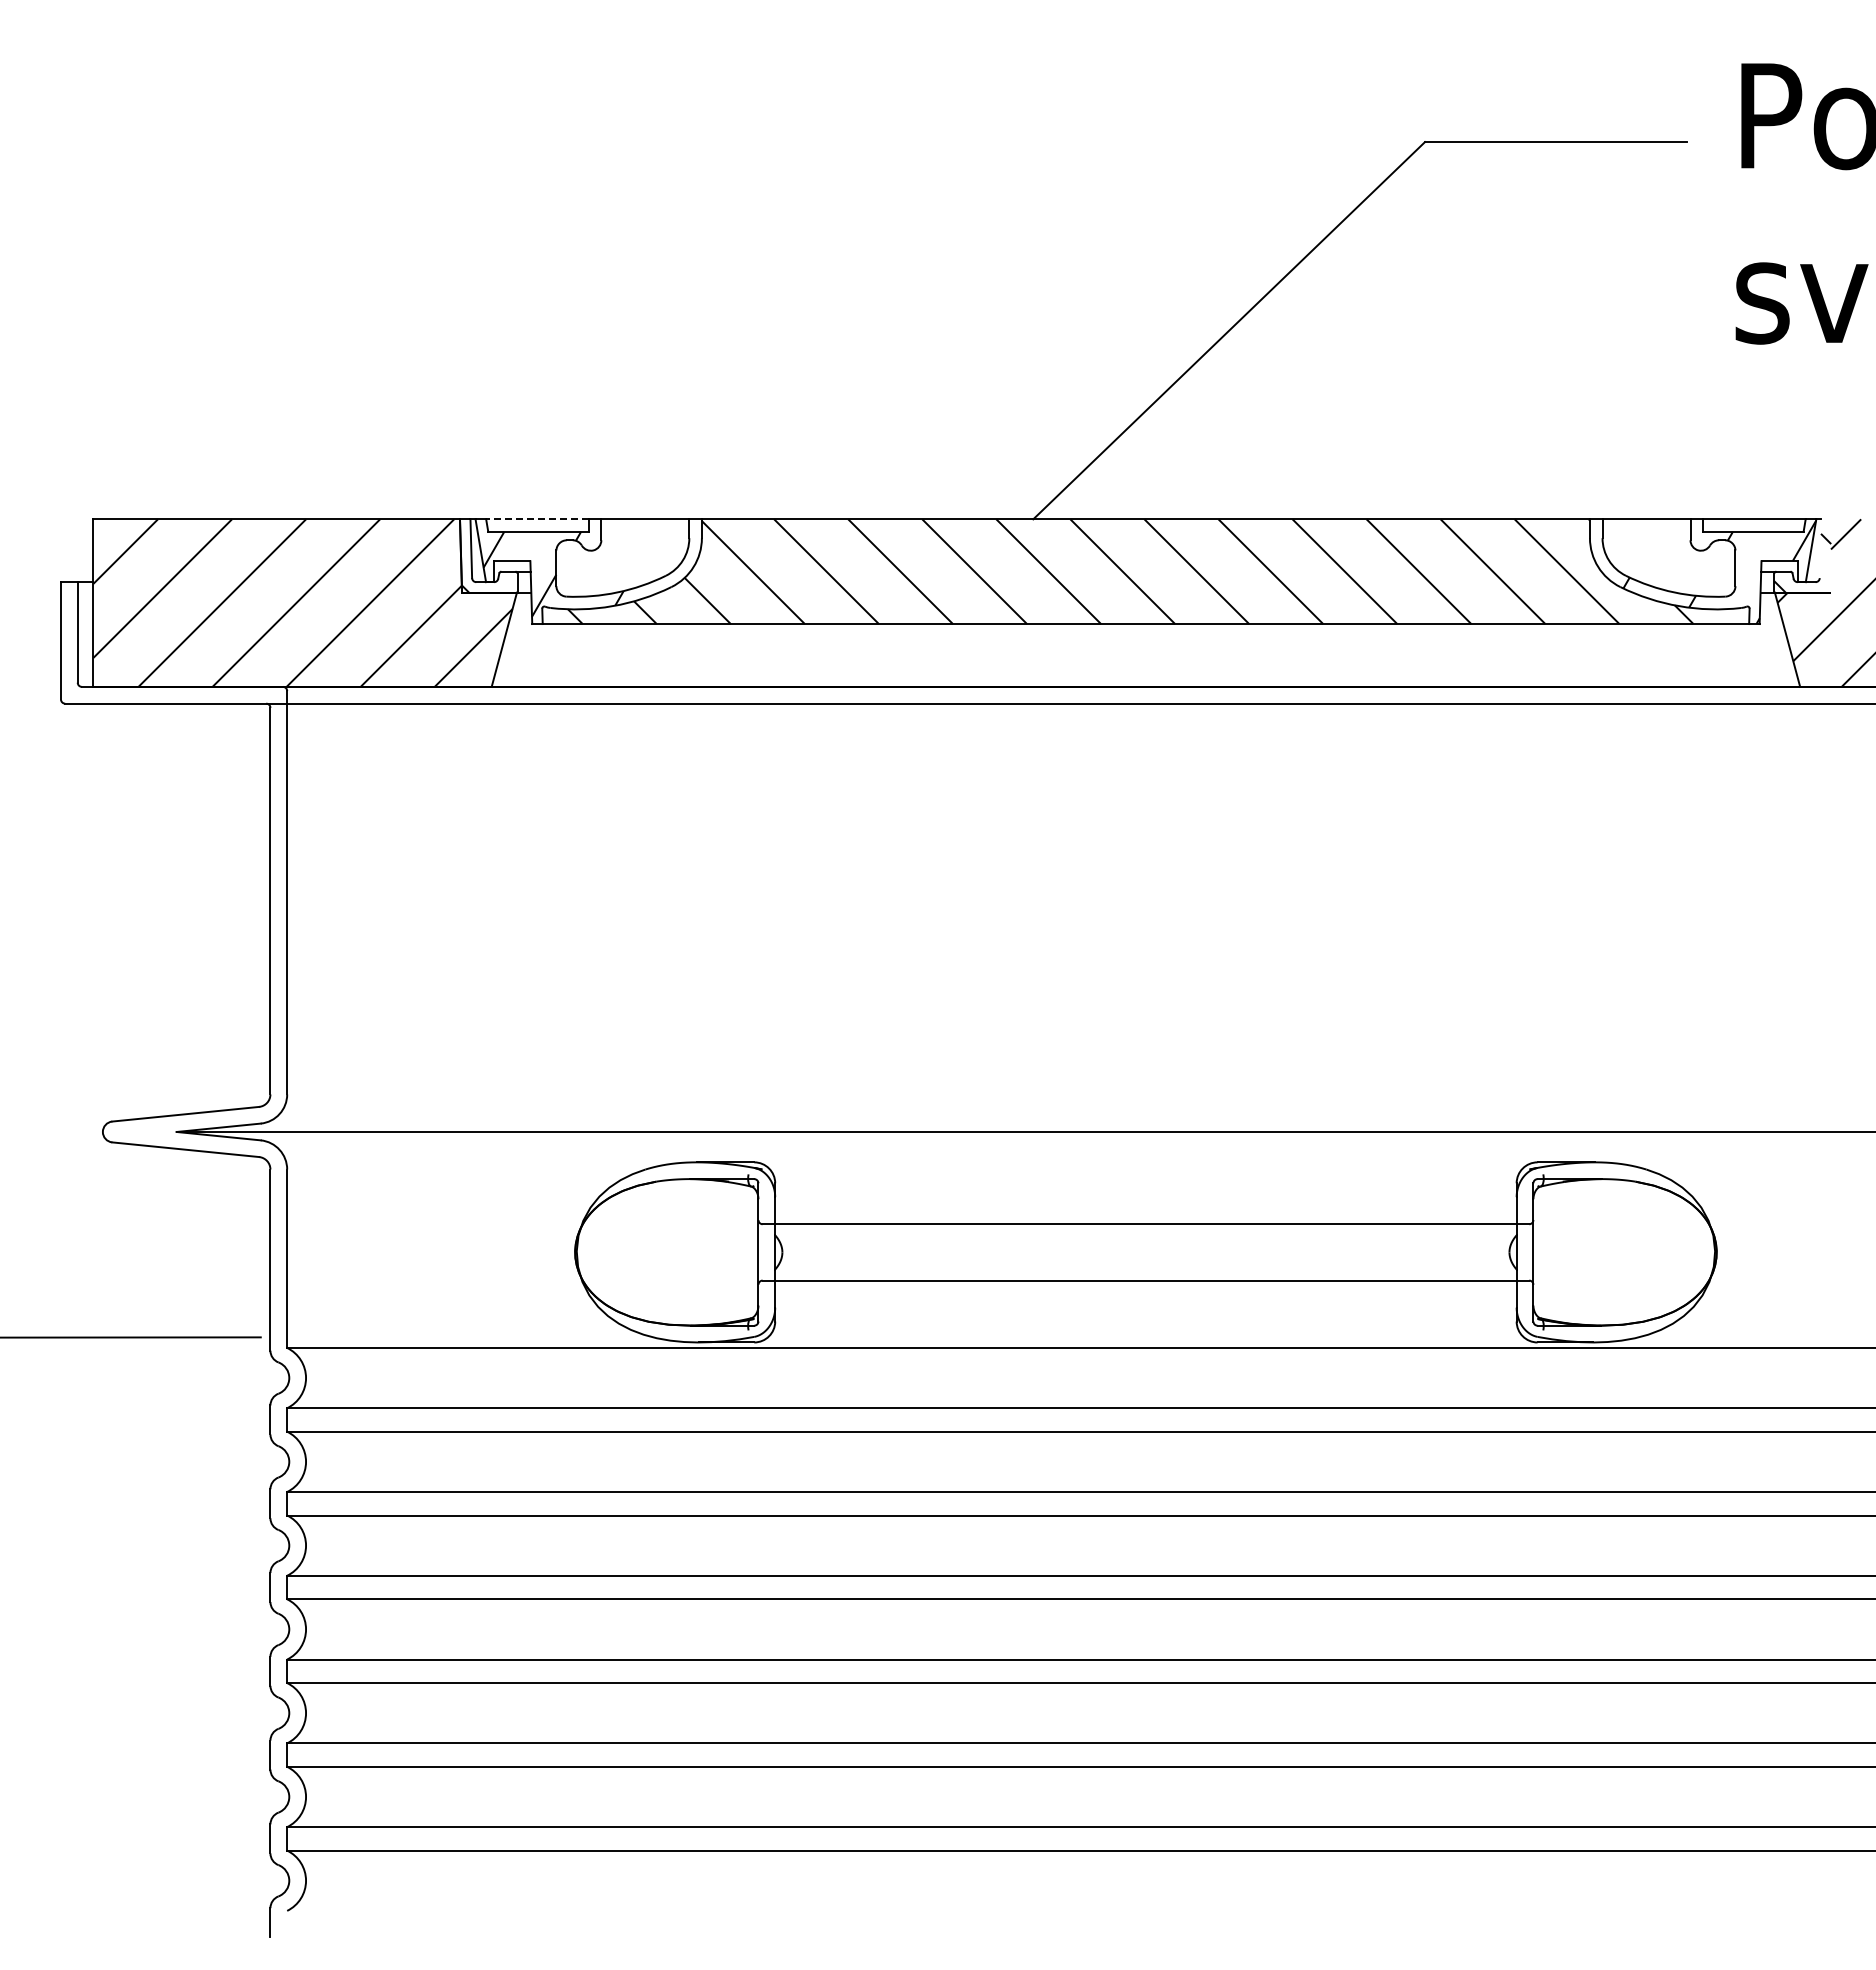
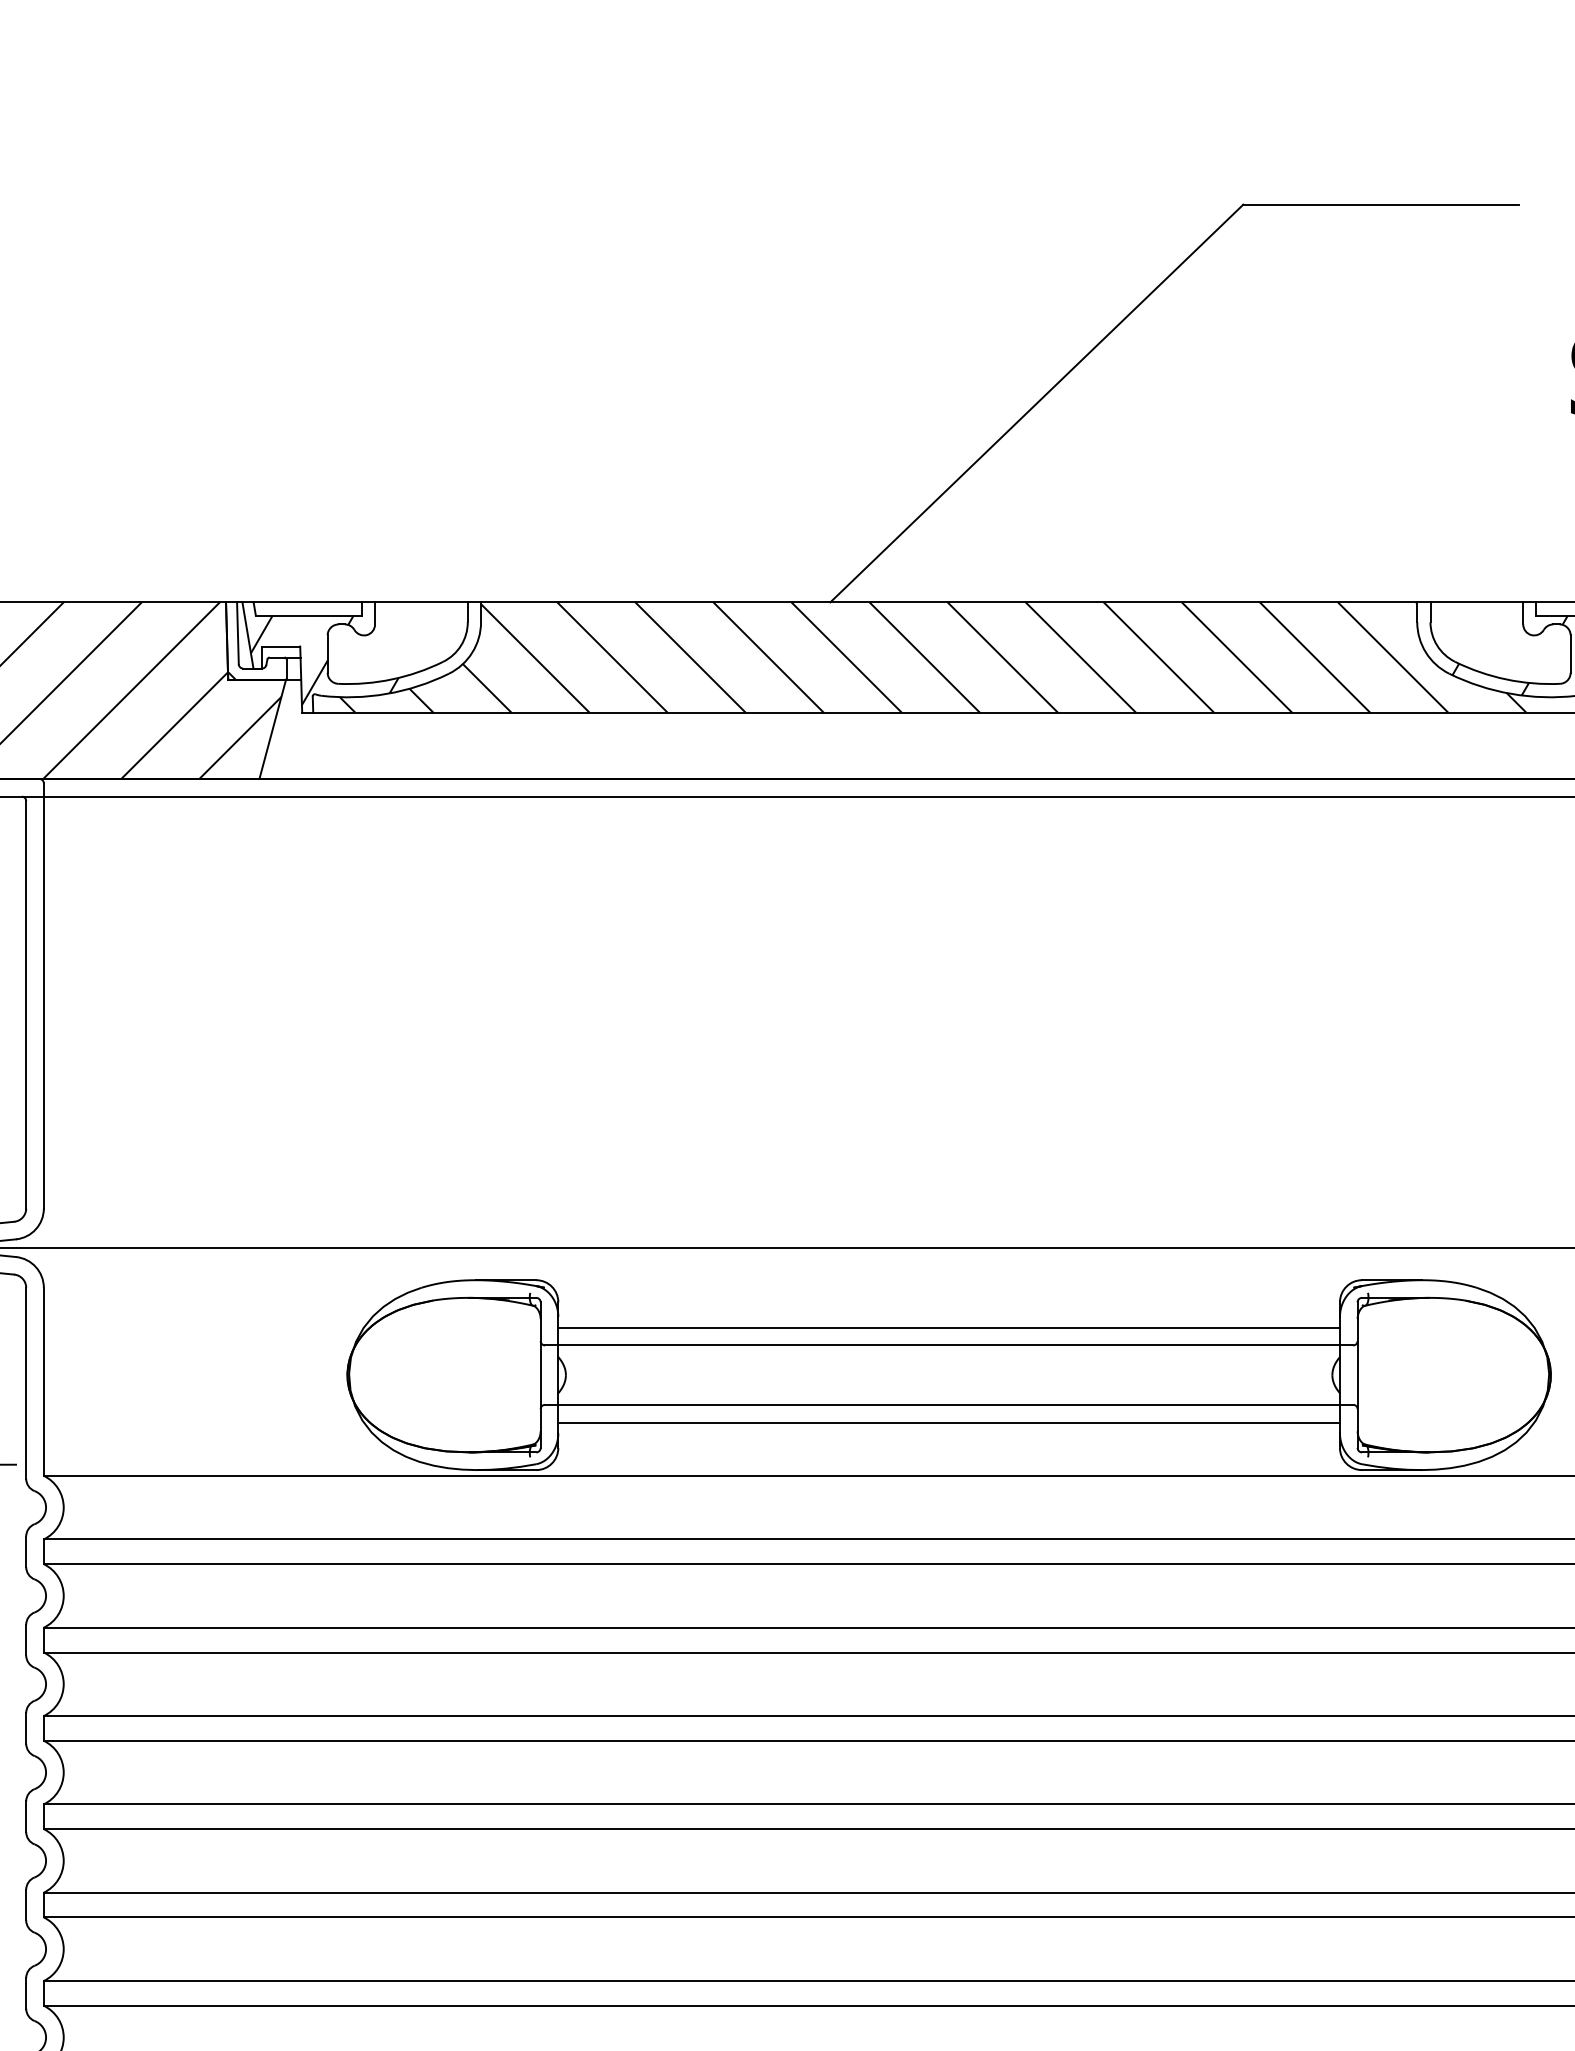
line: (536, 519) -> (306, 602), dashed -> solid
line: (1145, 1207) -> (948, 1327), added
line: (1145, 1297) -> (948, 1422), added

